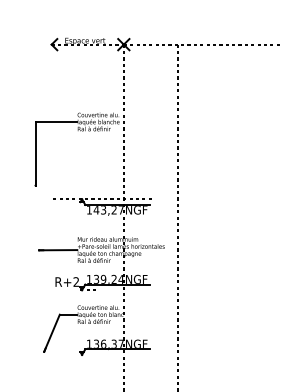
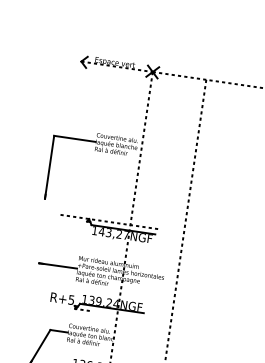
text: (76, 281) -> (71, 299), R+2 -> R+5

